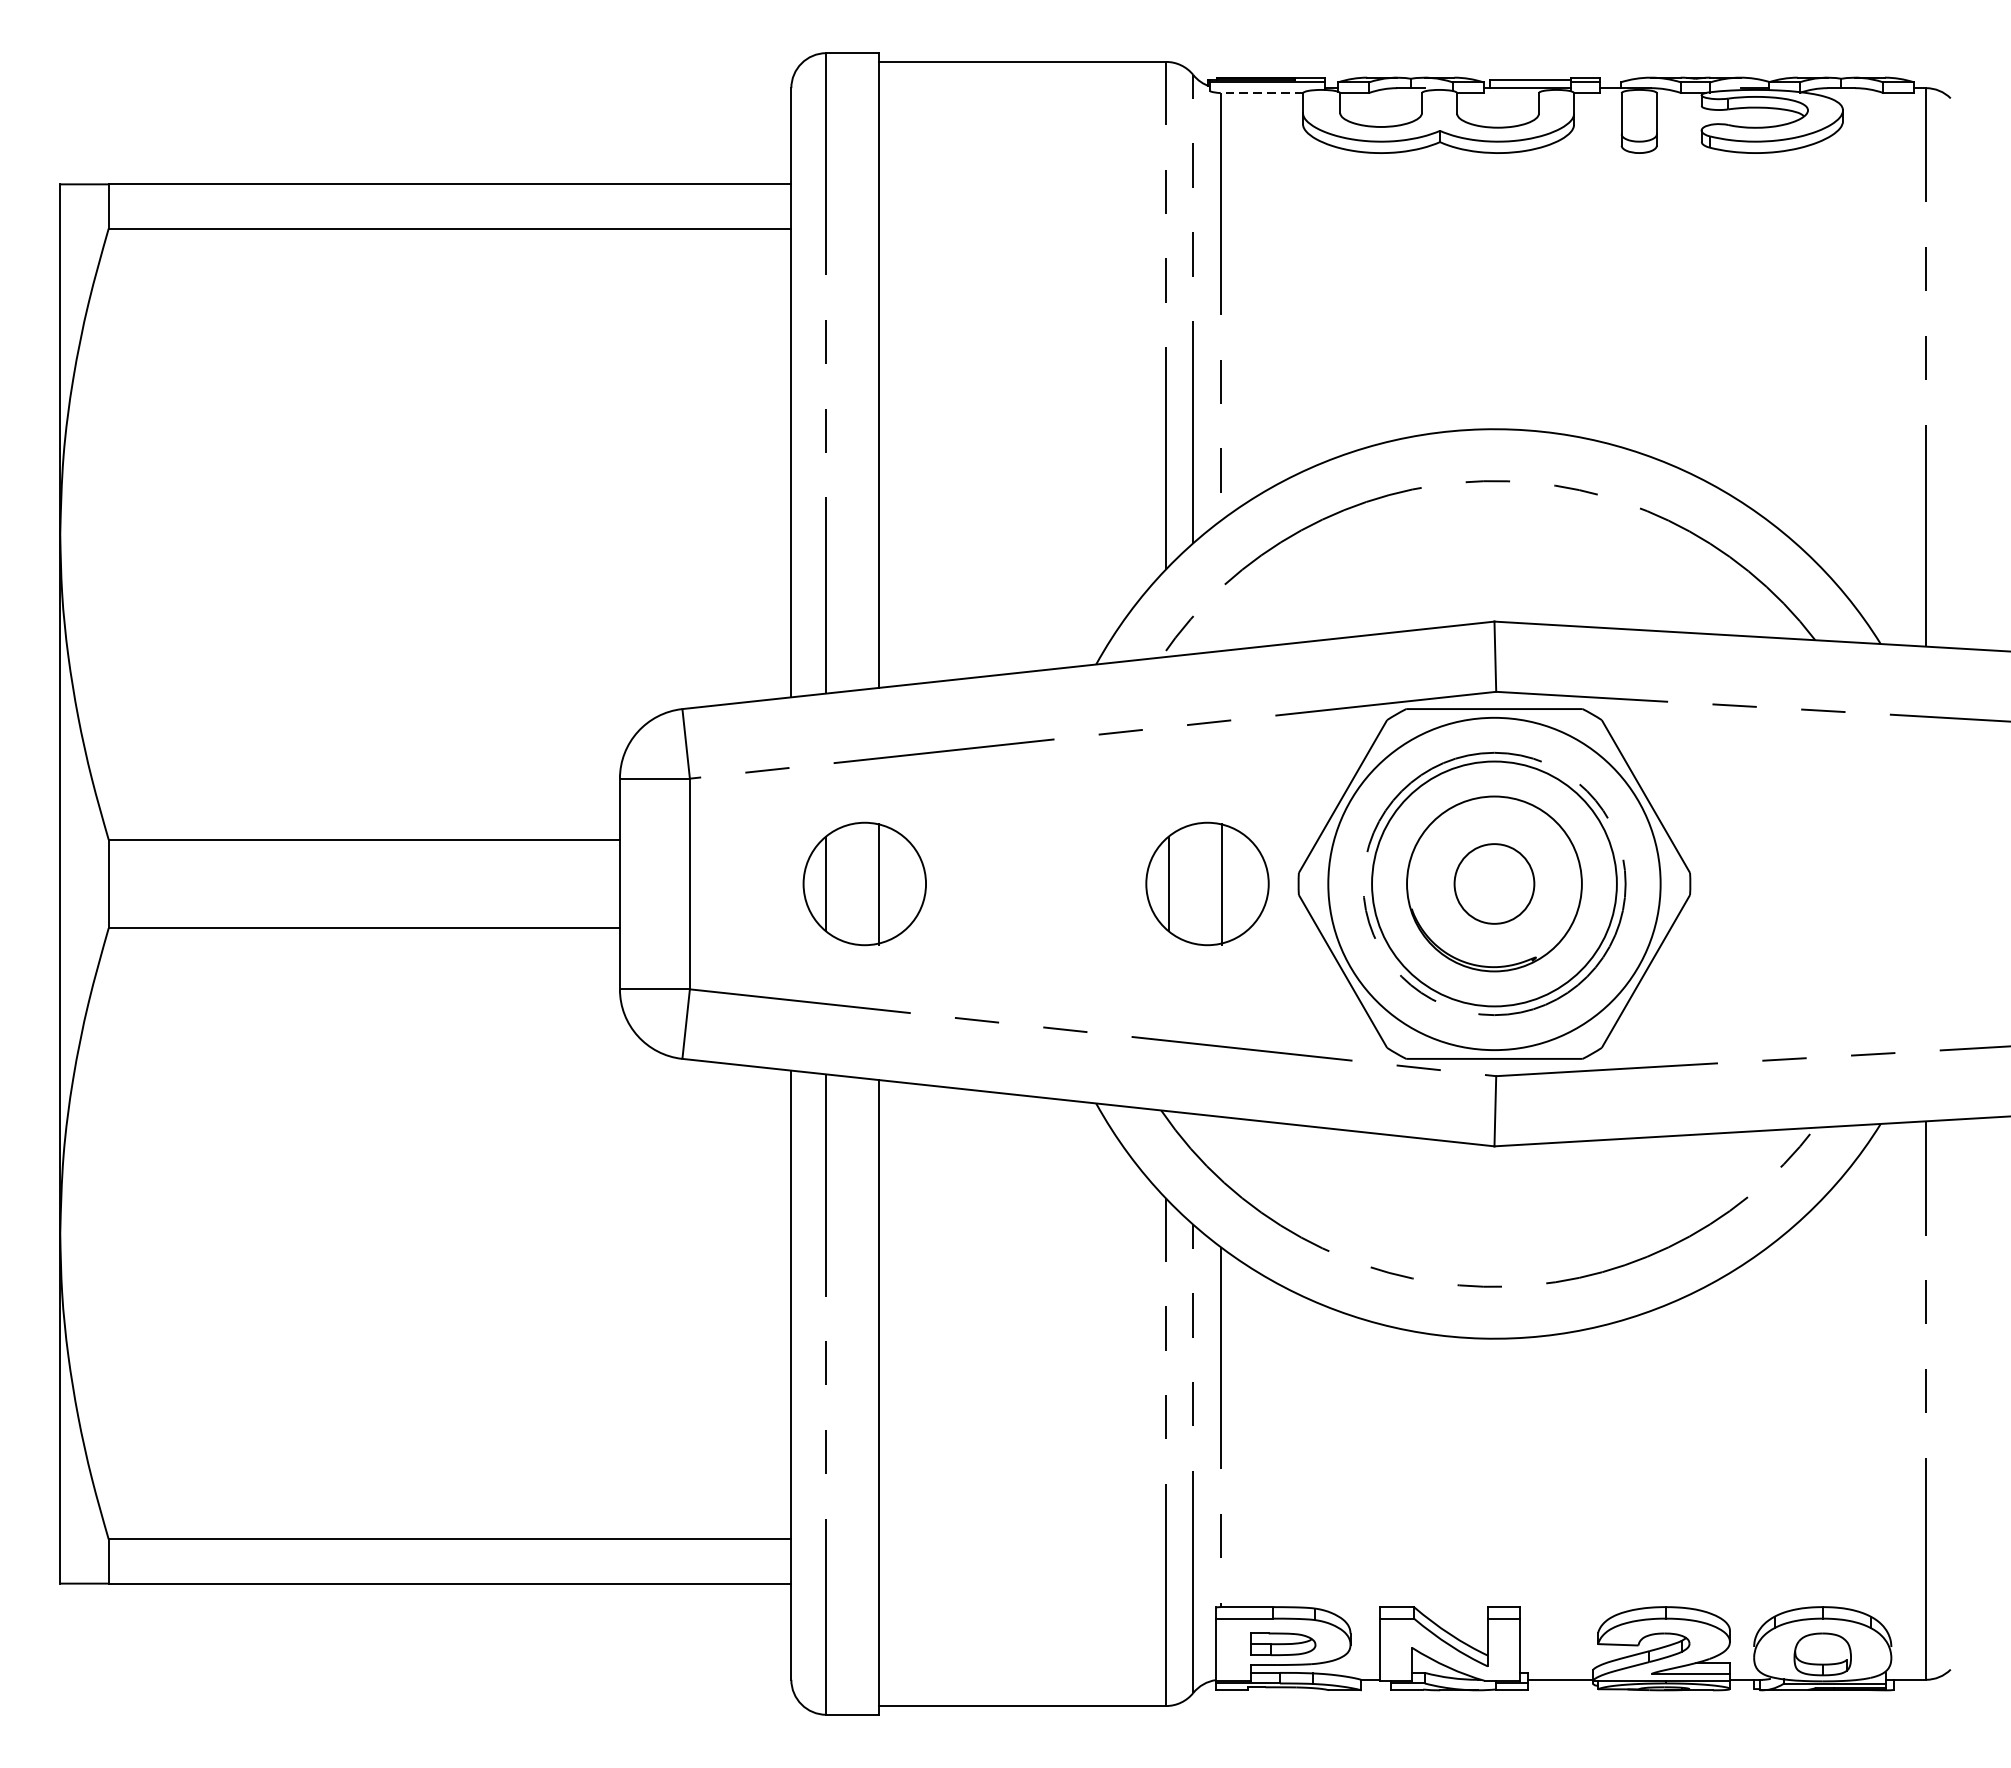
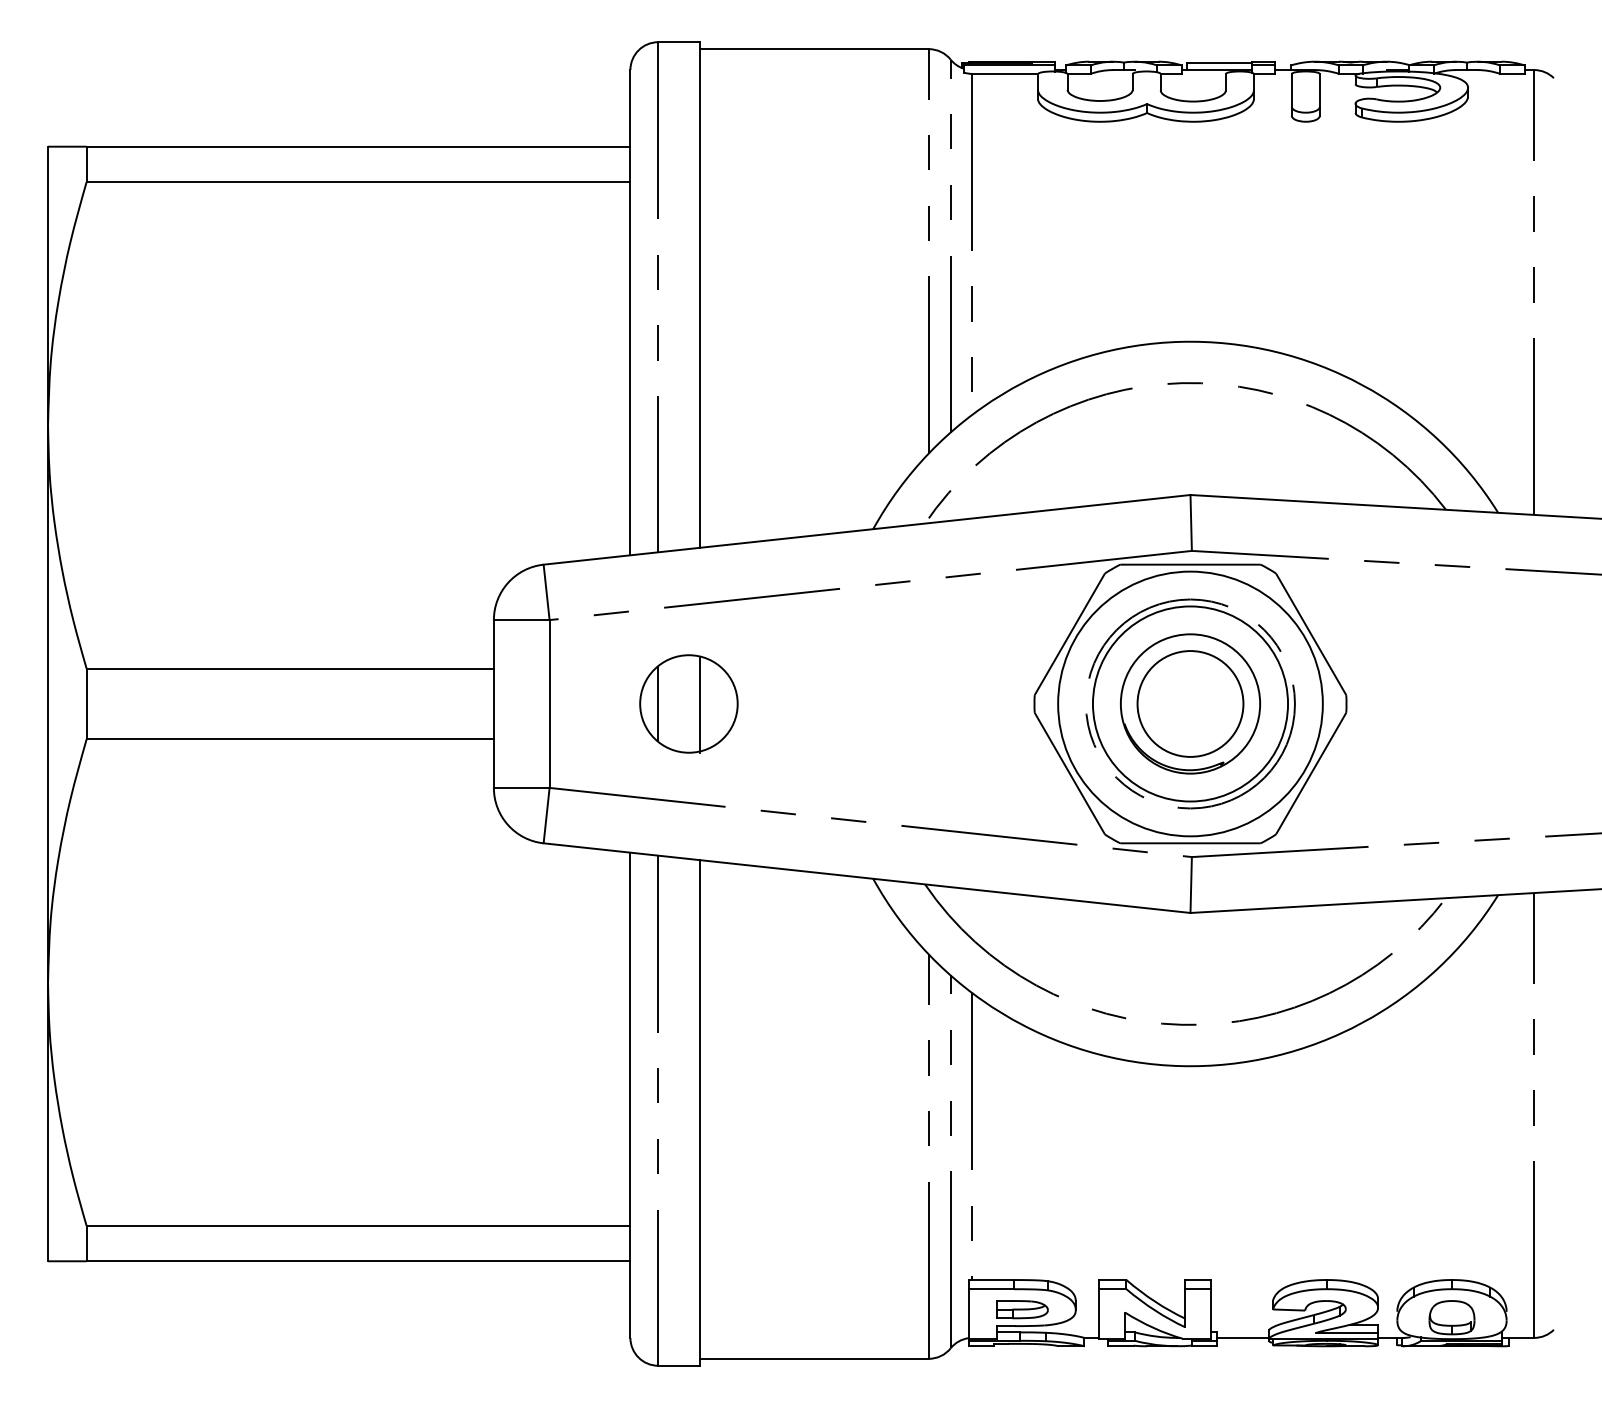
line: (1262, 92) -> (1005, 73), dashed -> solid
part: (1206, 883) -> (961, 703), removed
circle: (1494, 883) -> (1190, 703), size x1.67

